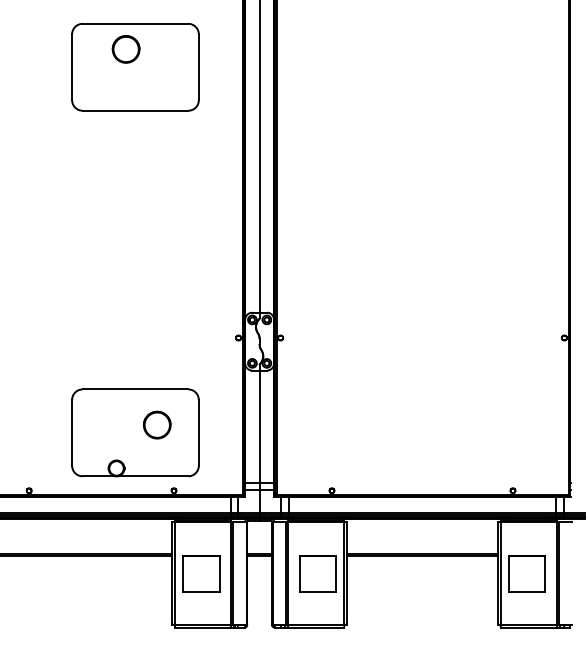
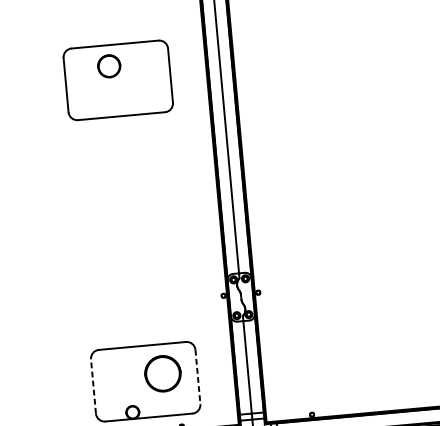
part: (157, 424) -> (163, 373), size x1.6
line: (72, 432) -> (93, 386), solid -> dashed
line: (198, 432) -> (197, 376), solid -> dashed

